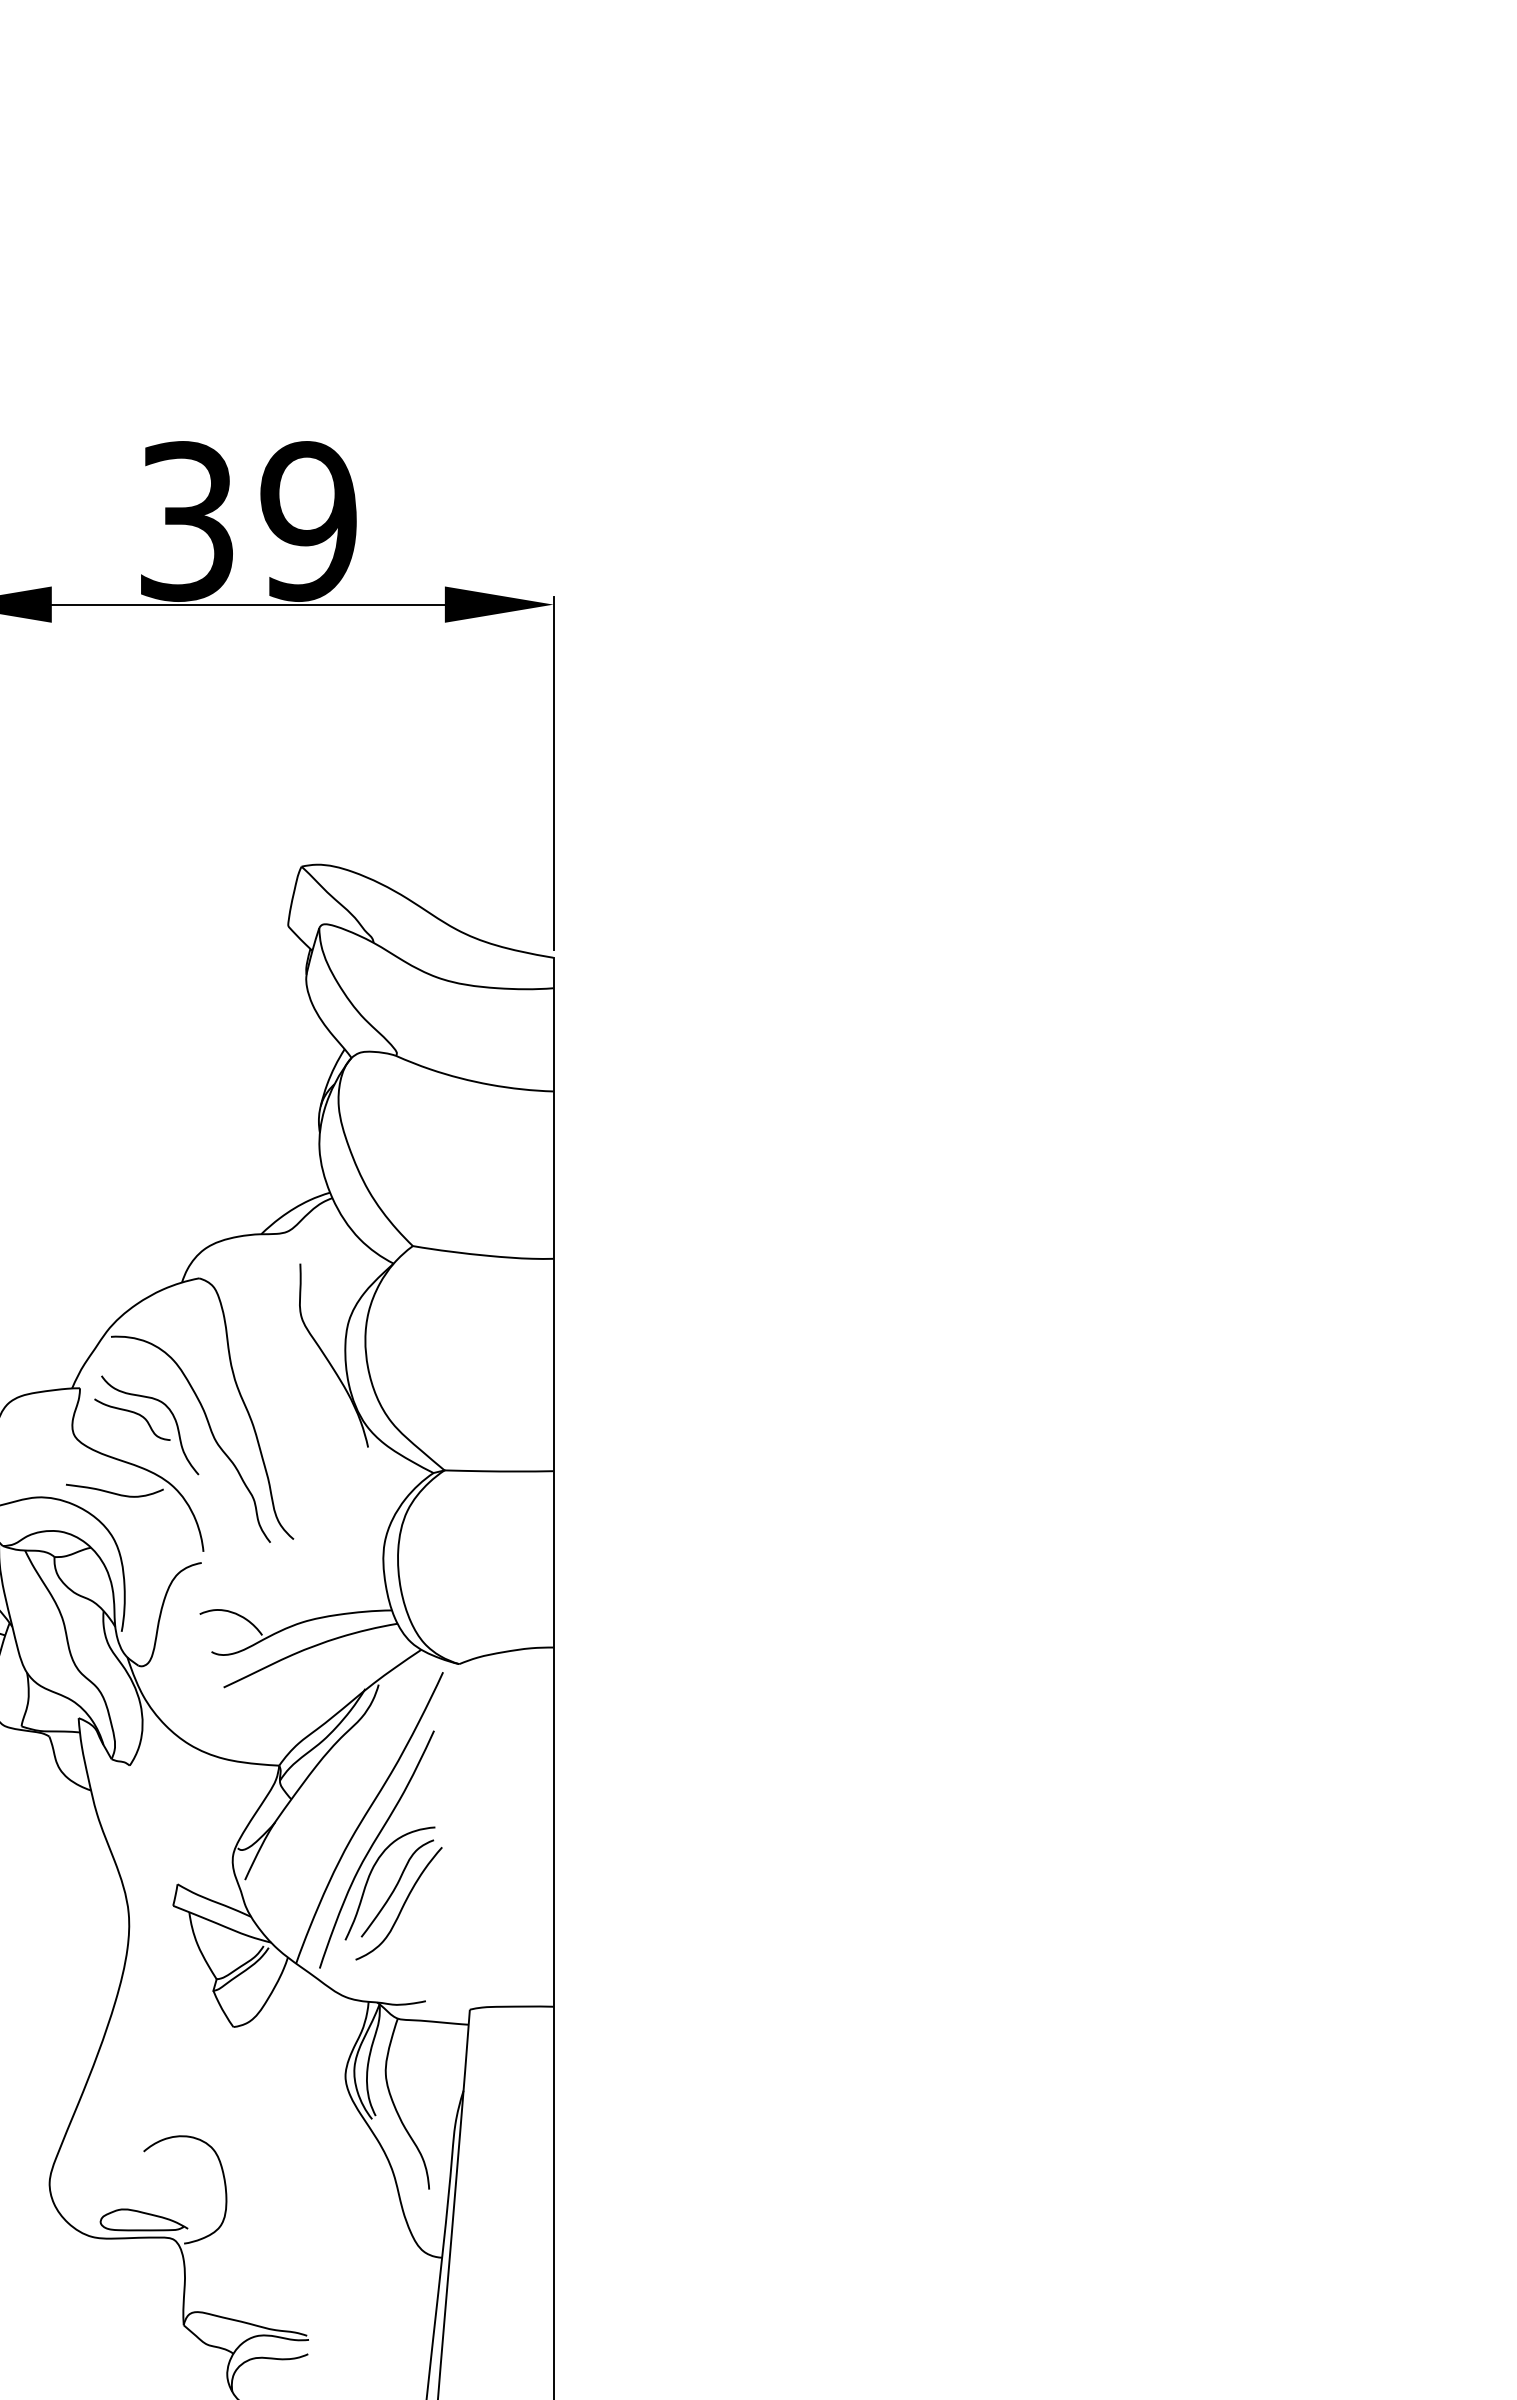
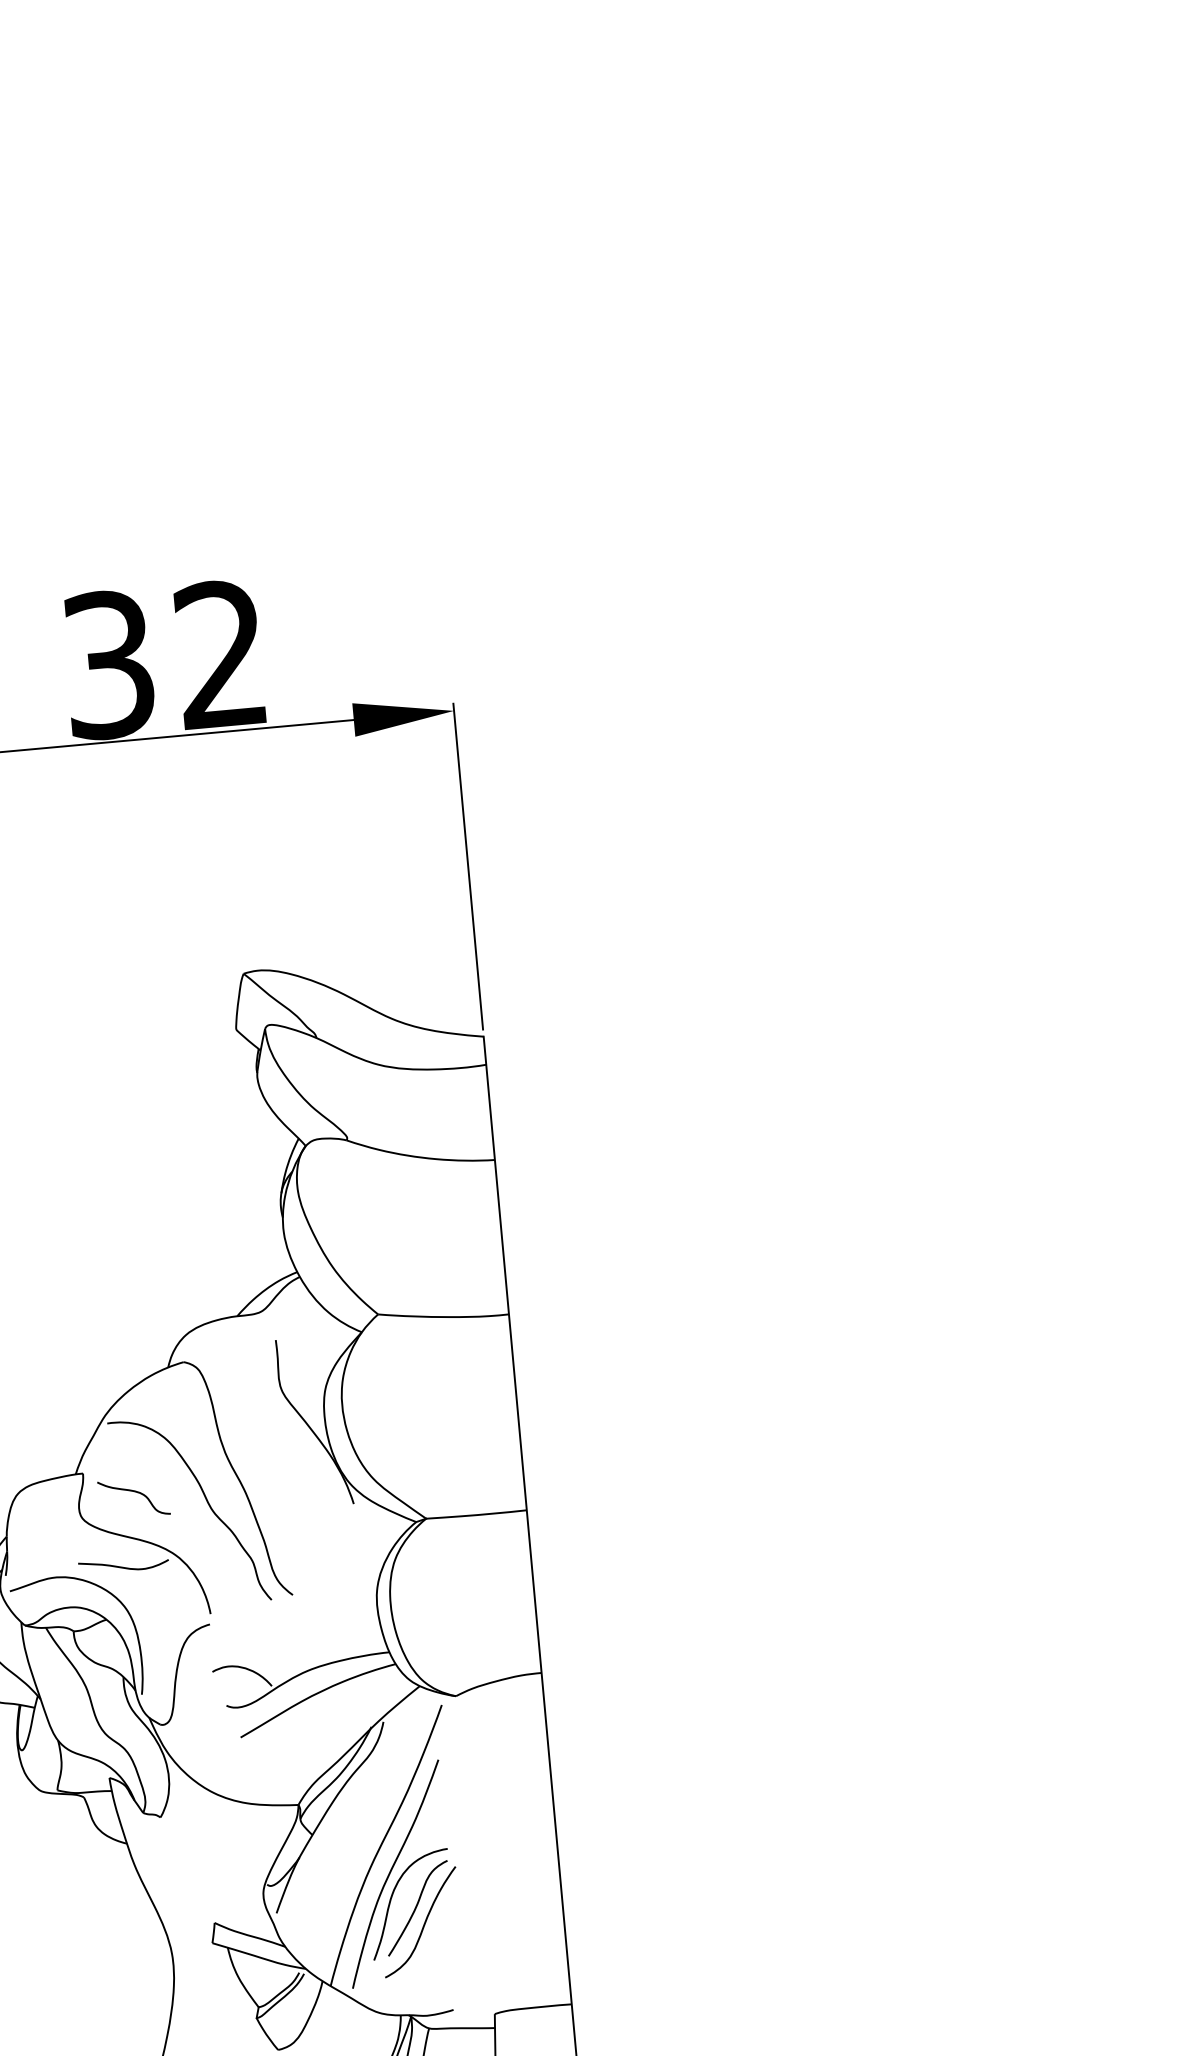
text: (308, 521) -> (221, 654), 39 -> 32
curve: (169, 1411) -> (167, 1487), removed

